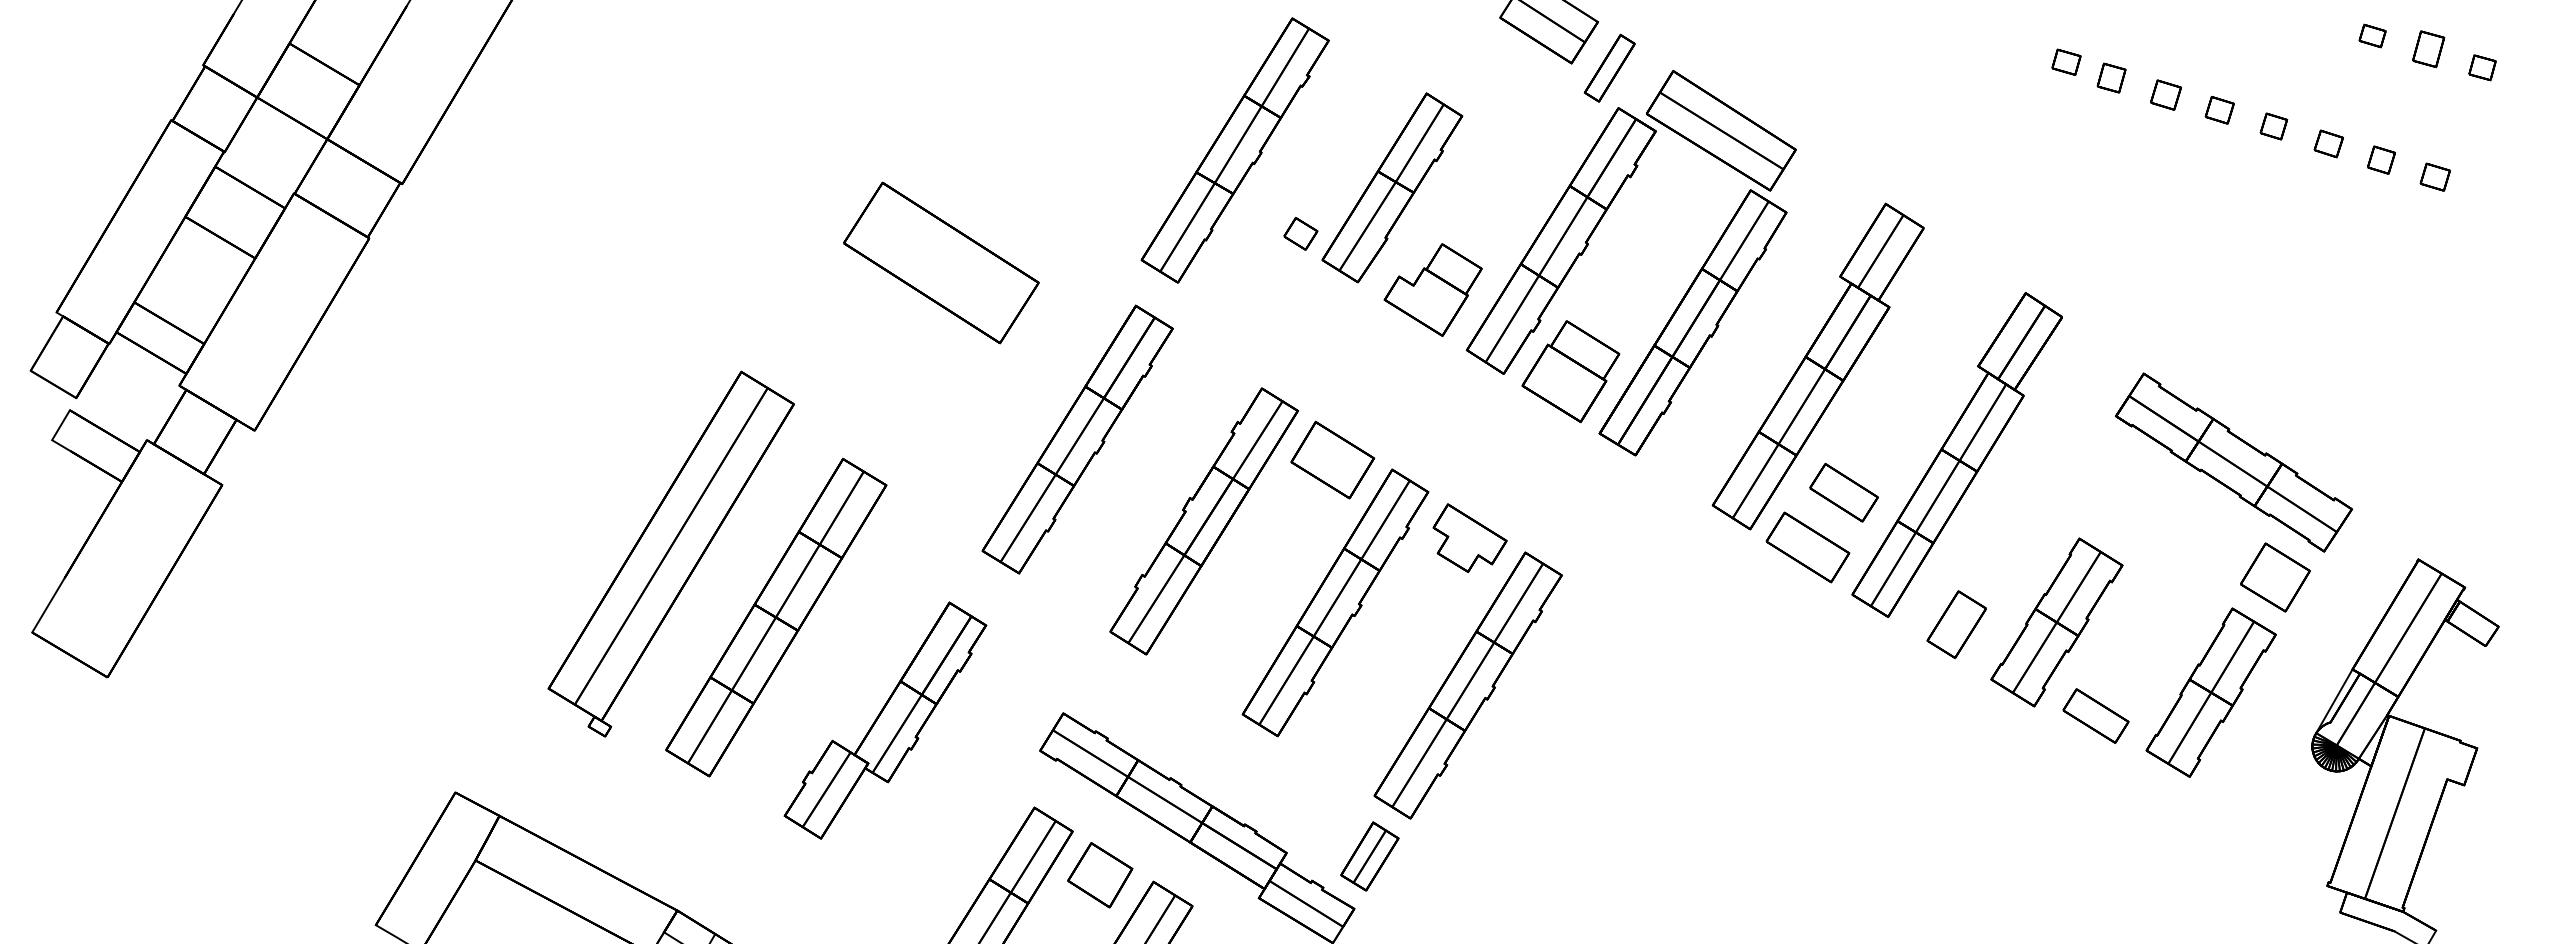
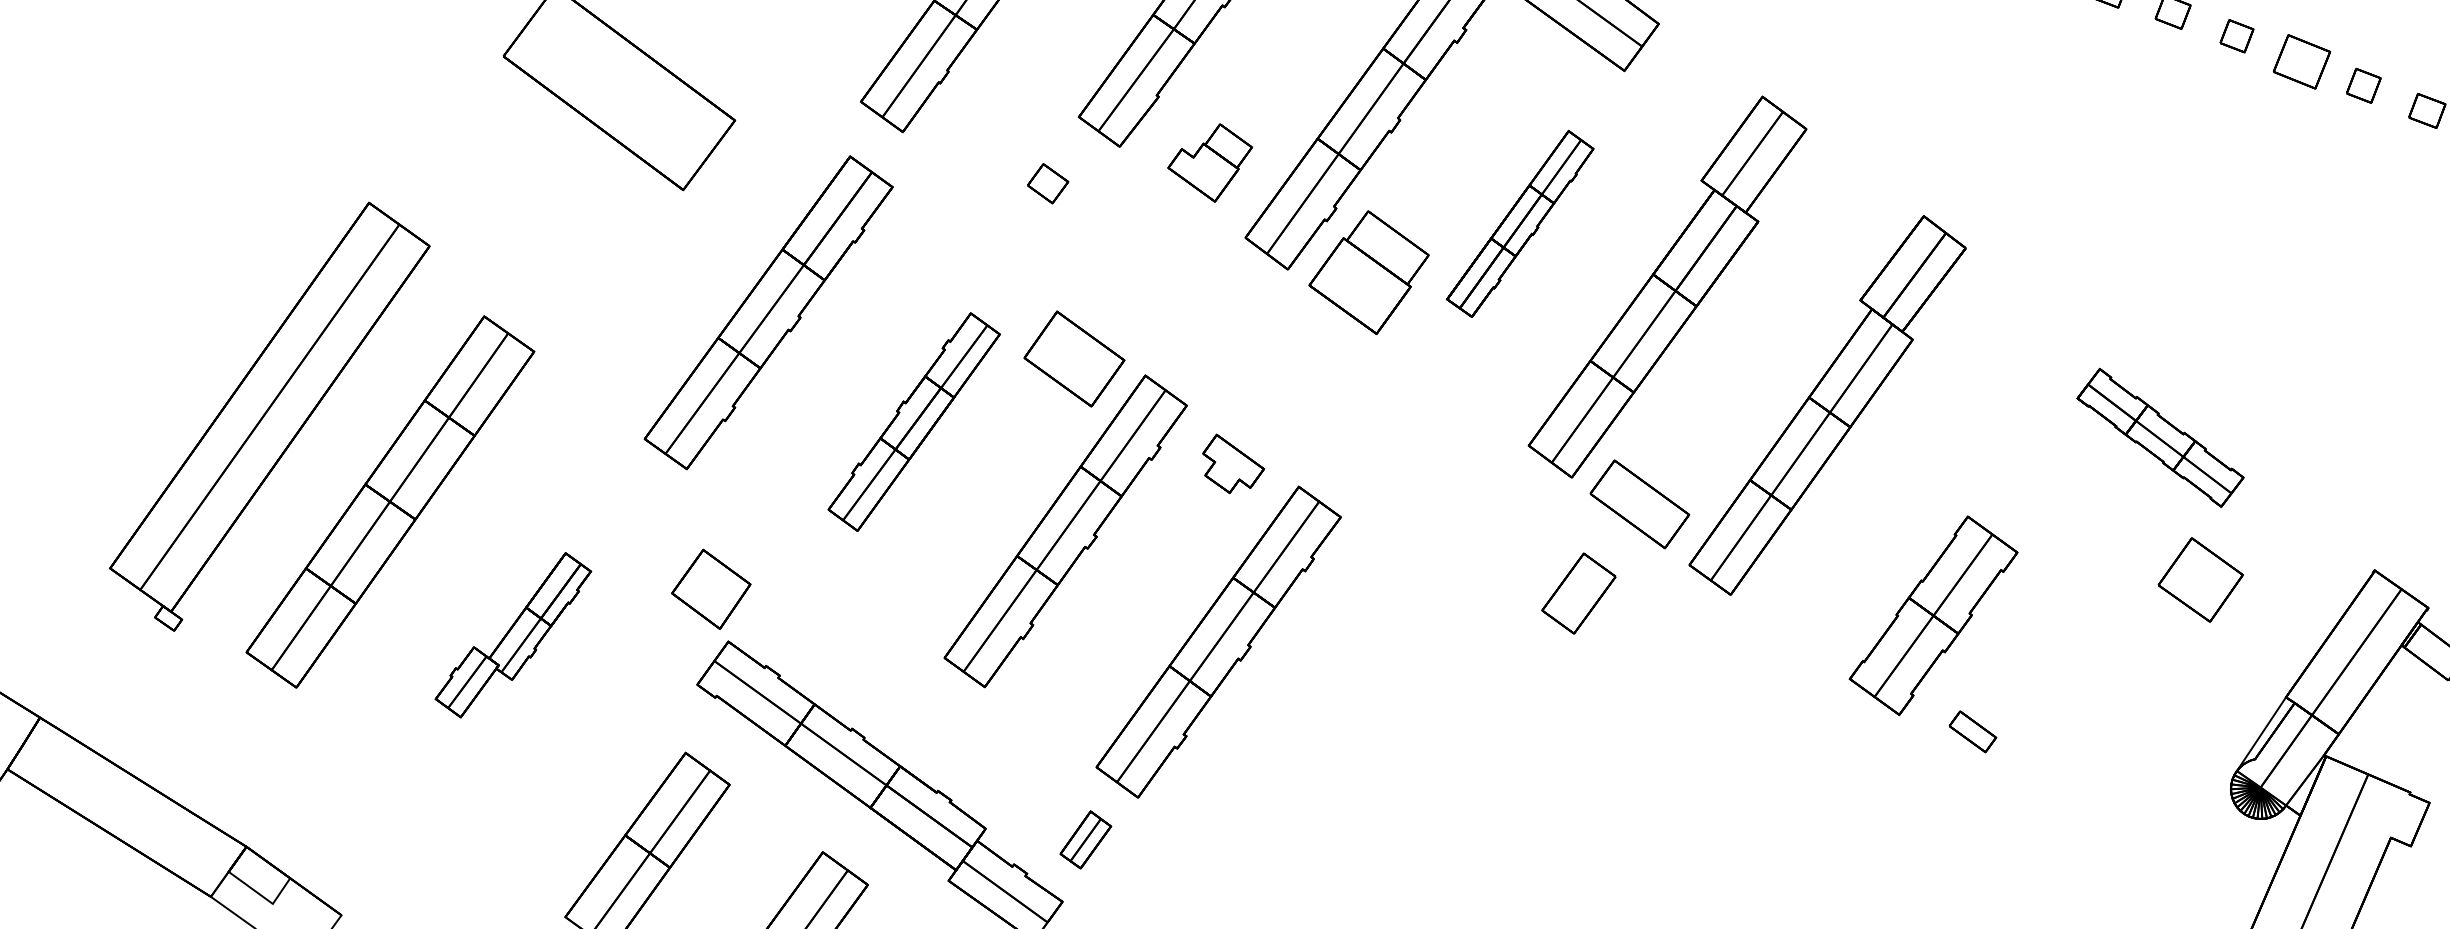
part: (2328, 143) -> (2301, 61), size x1.6
part: (1300, 233) -> (1047, 183), moved
part: (1432, 289) -> (1209, 161), size x0.7
part: (1692, 322) -> (1519, 223), size x0.6
part: (2233, 462) -> (2159, 437), size x0.6
part: (1843, 492) -> (1687, 441), removed
part: (1203, 521) -> (913, 422), size x0.7
part: (1469, 537) -> (1232, 463), size x0.7
part: (1956, 624) -> (1578, 593), moved
part: (2210, 692) -> (2112, 713), removed
part: (2095, 715) -> (1972, 731), size x0.6
part: (885, 720) -> (513, 635), size x0.6
part: (1369, 856) -> (1085, 839), size x0.7
part: (1100, 875) -> (711, 589), moved

